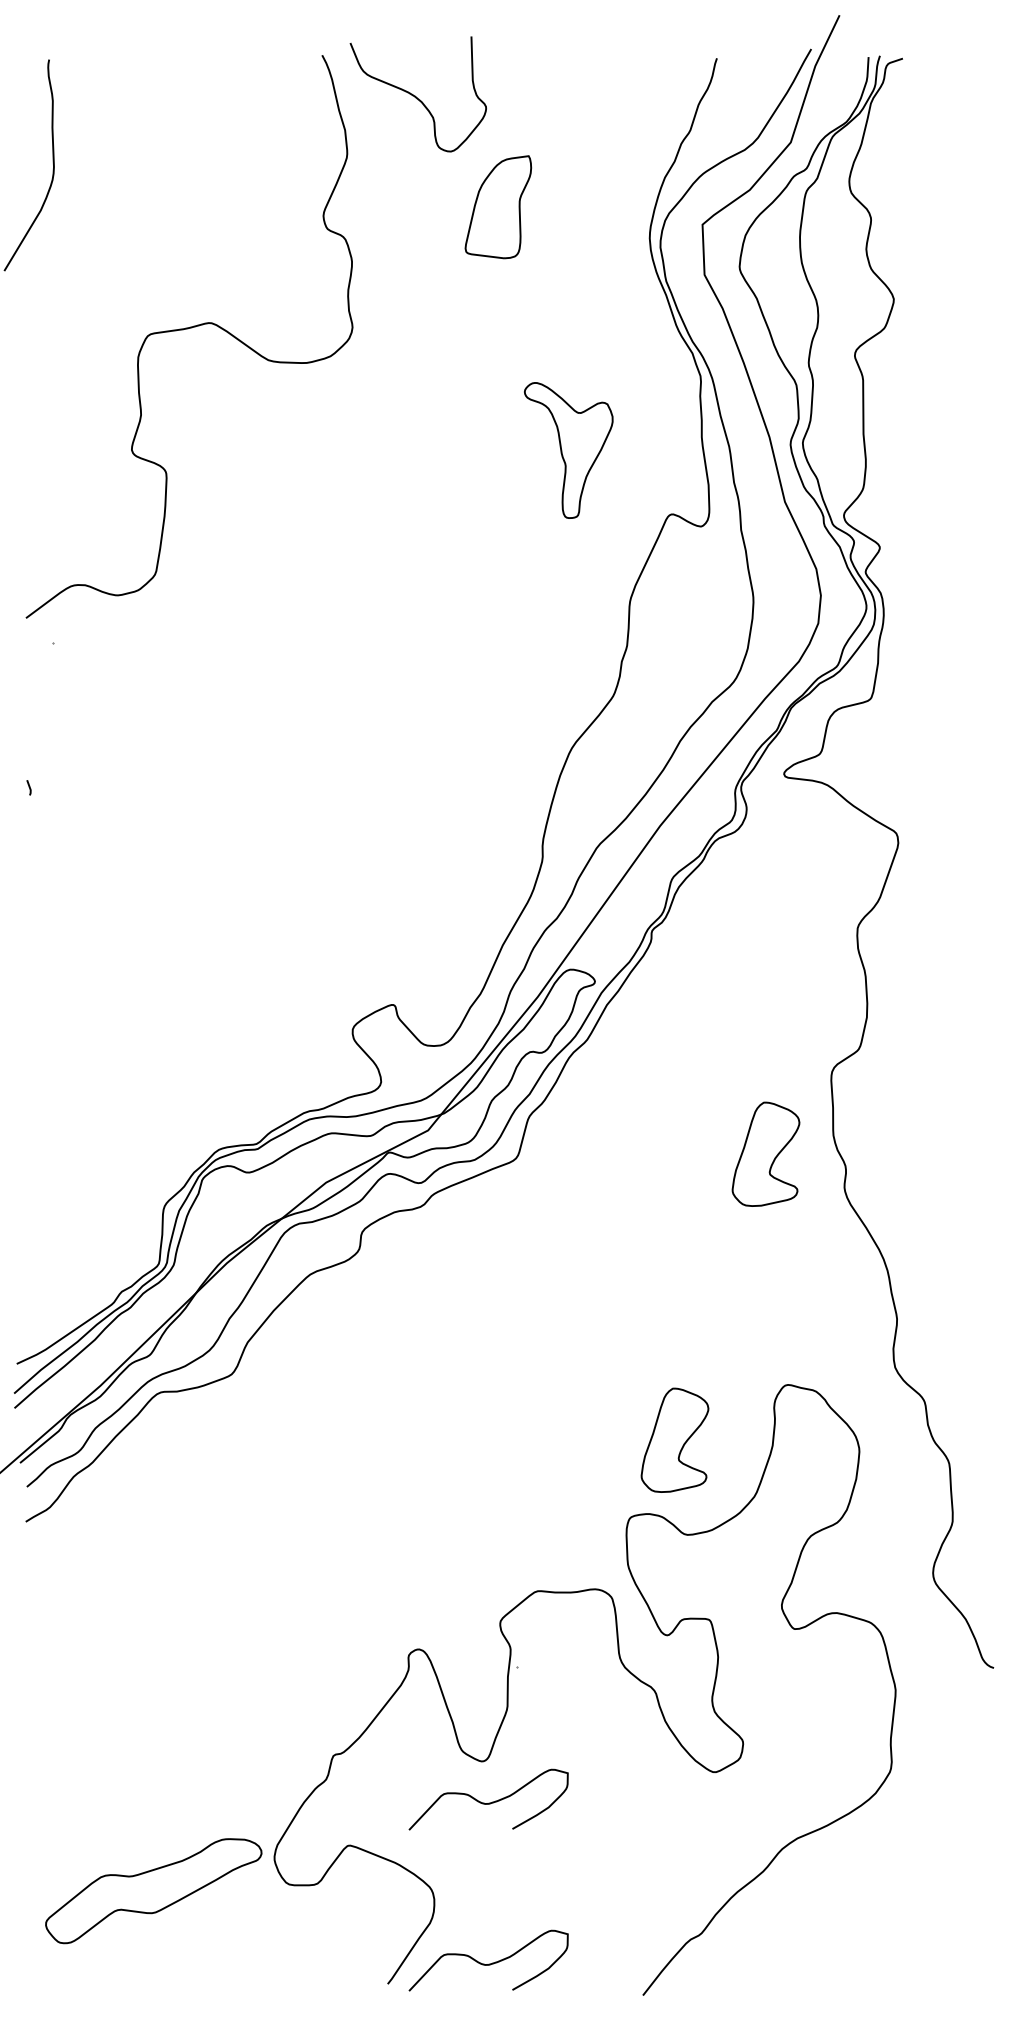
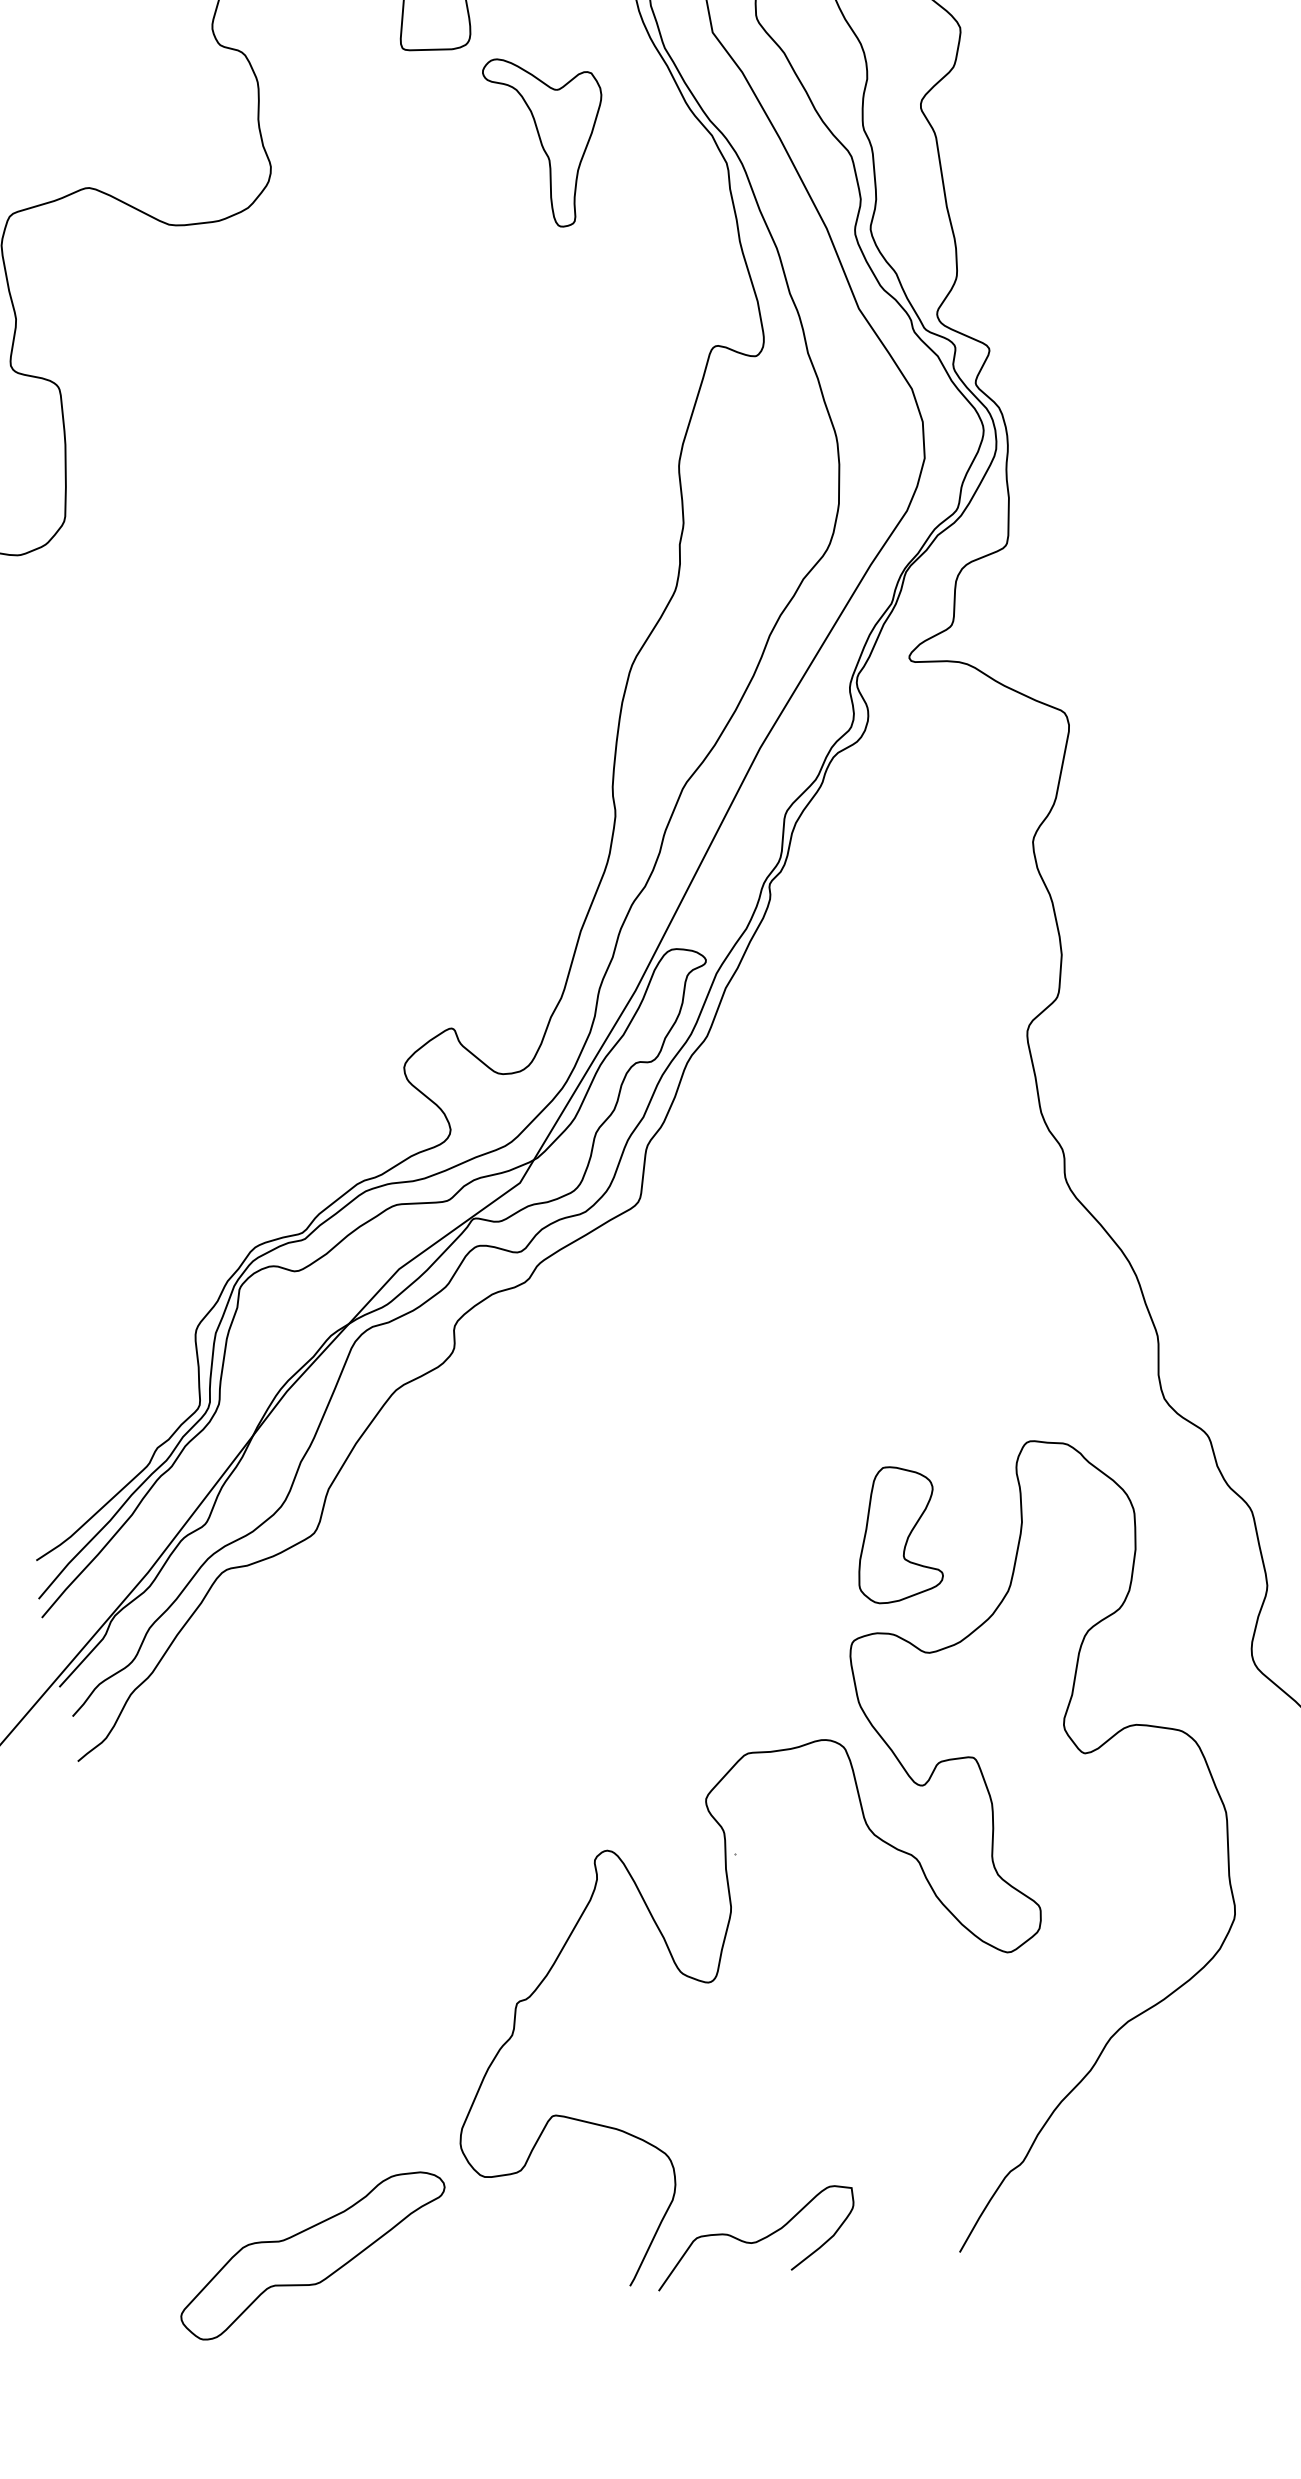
part: (568, 450) -> (550, 139), moved
part: (765, 1153) -> (957, 1148), removed
curve: (489, 1802) -> (726, 2033), removed
part: (153, 1891) -> (313, 2256), moved

